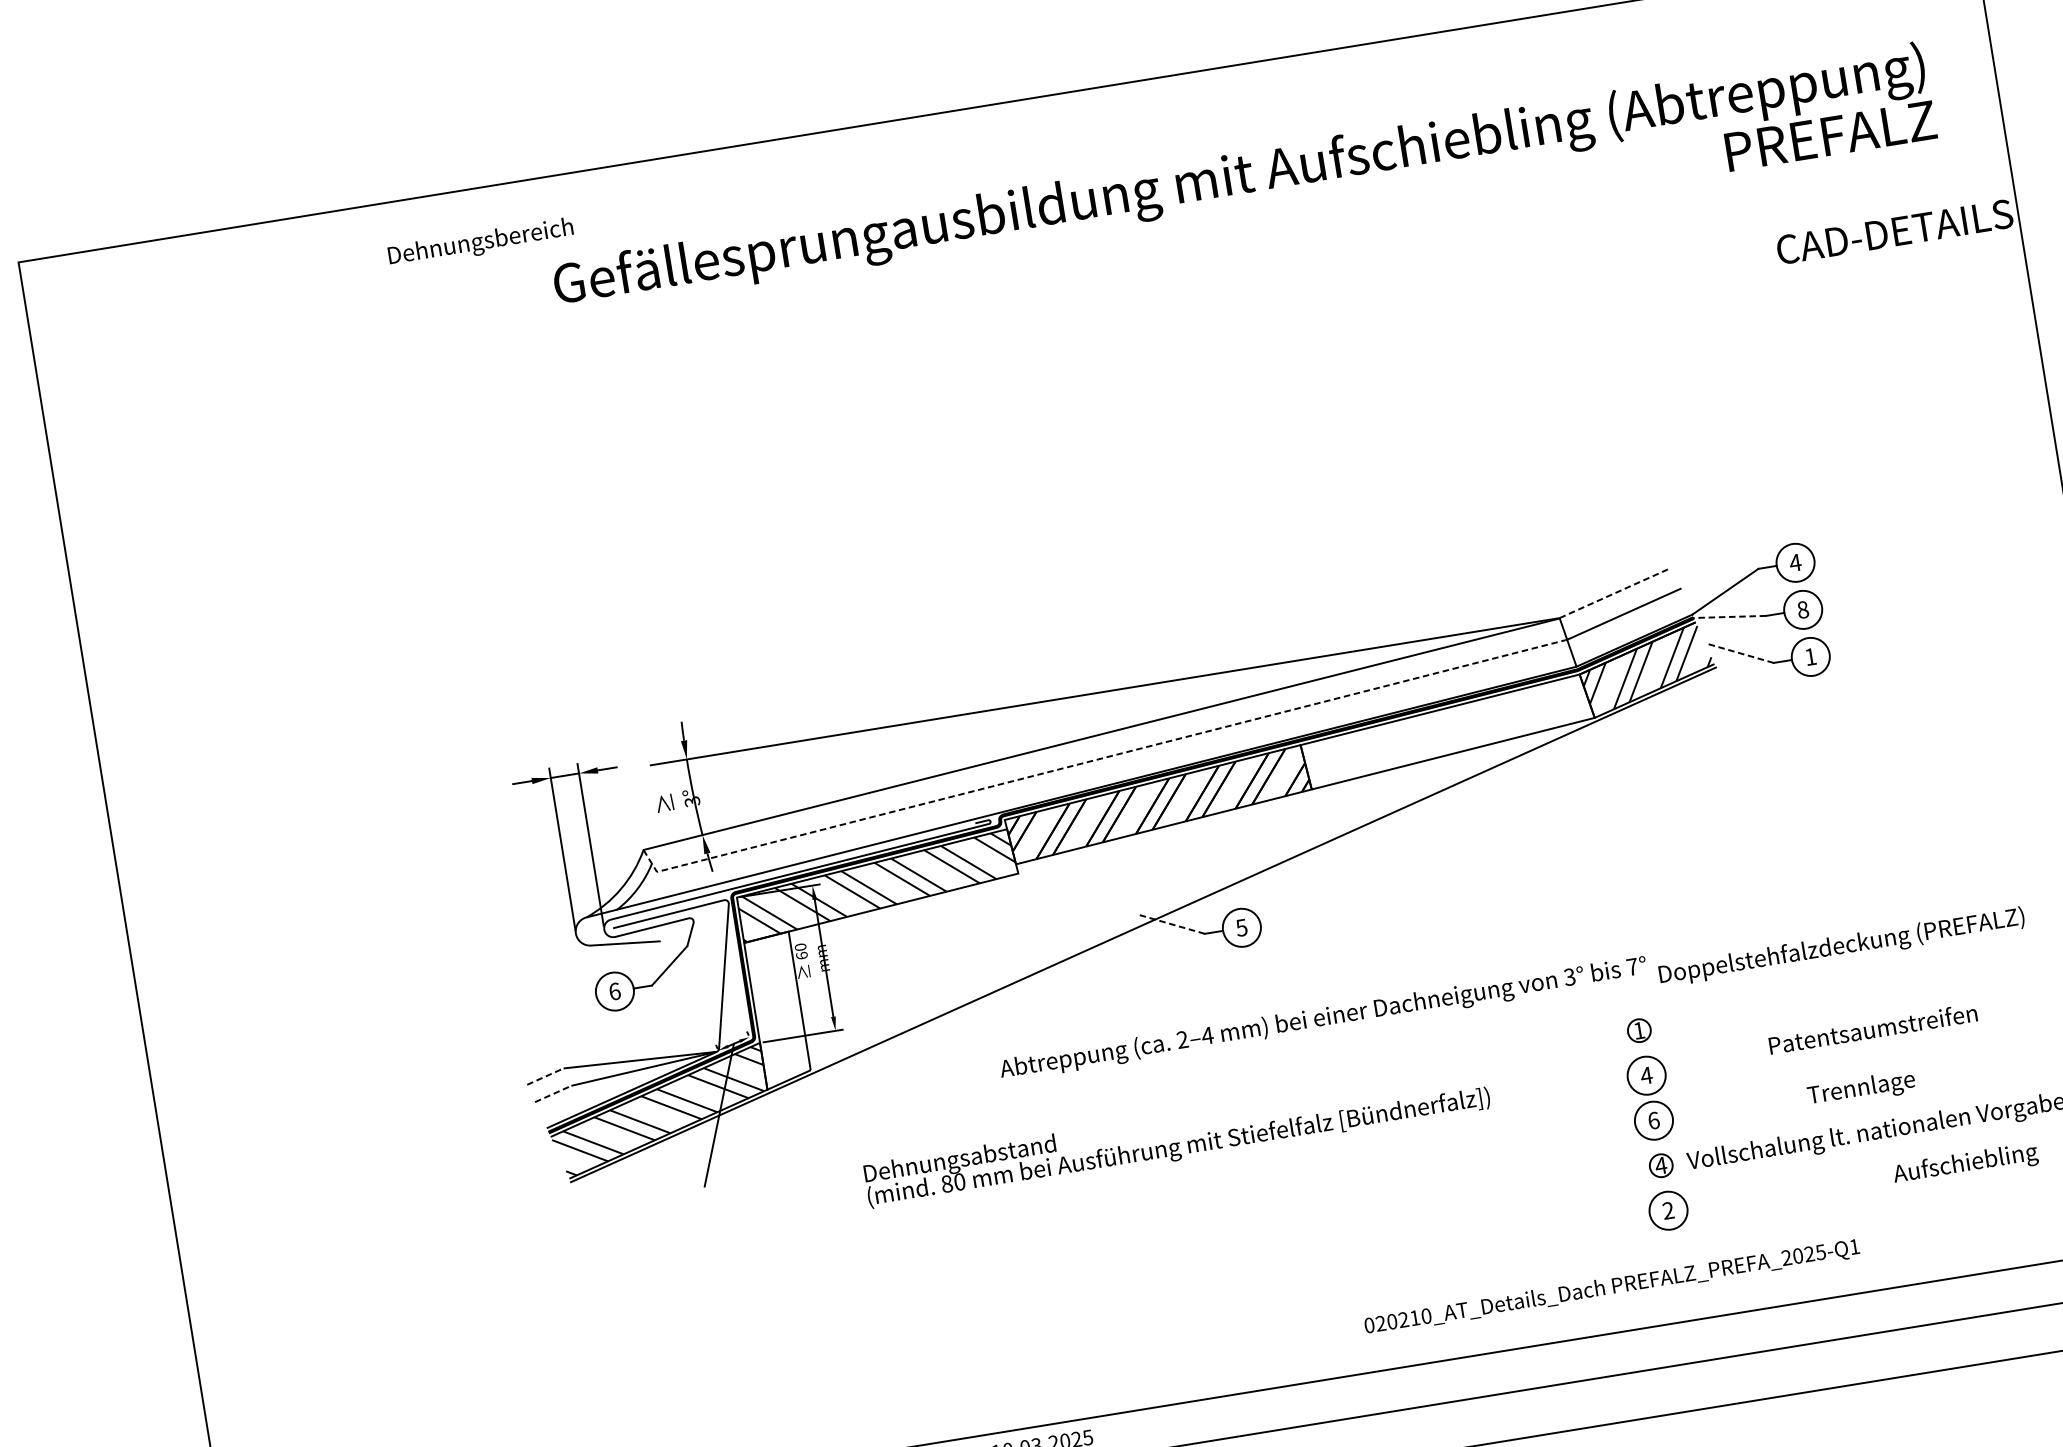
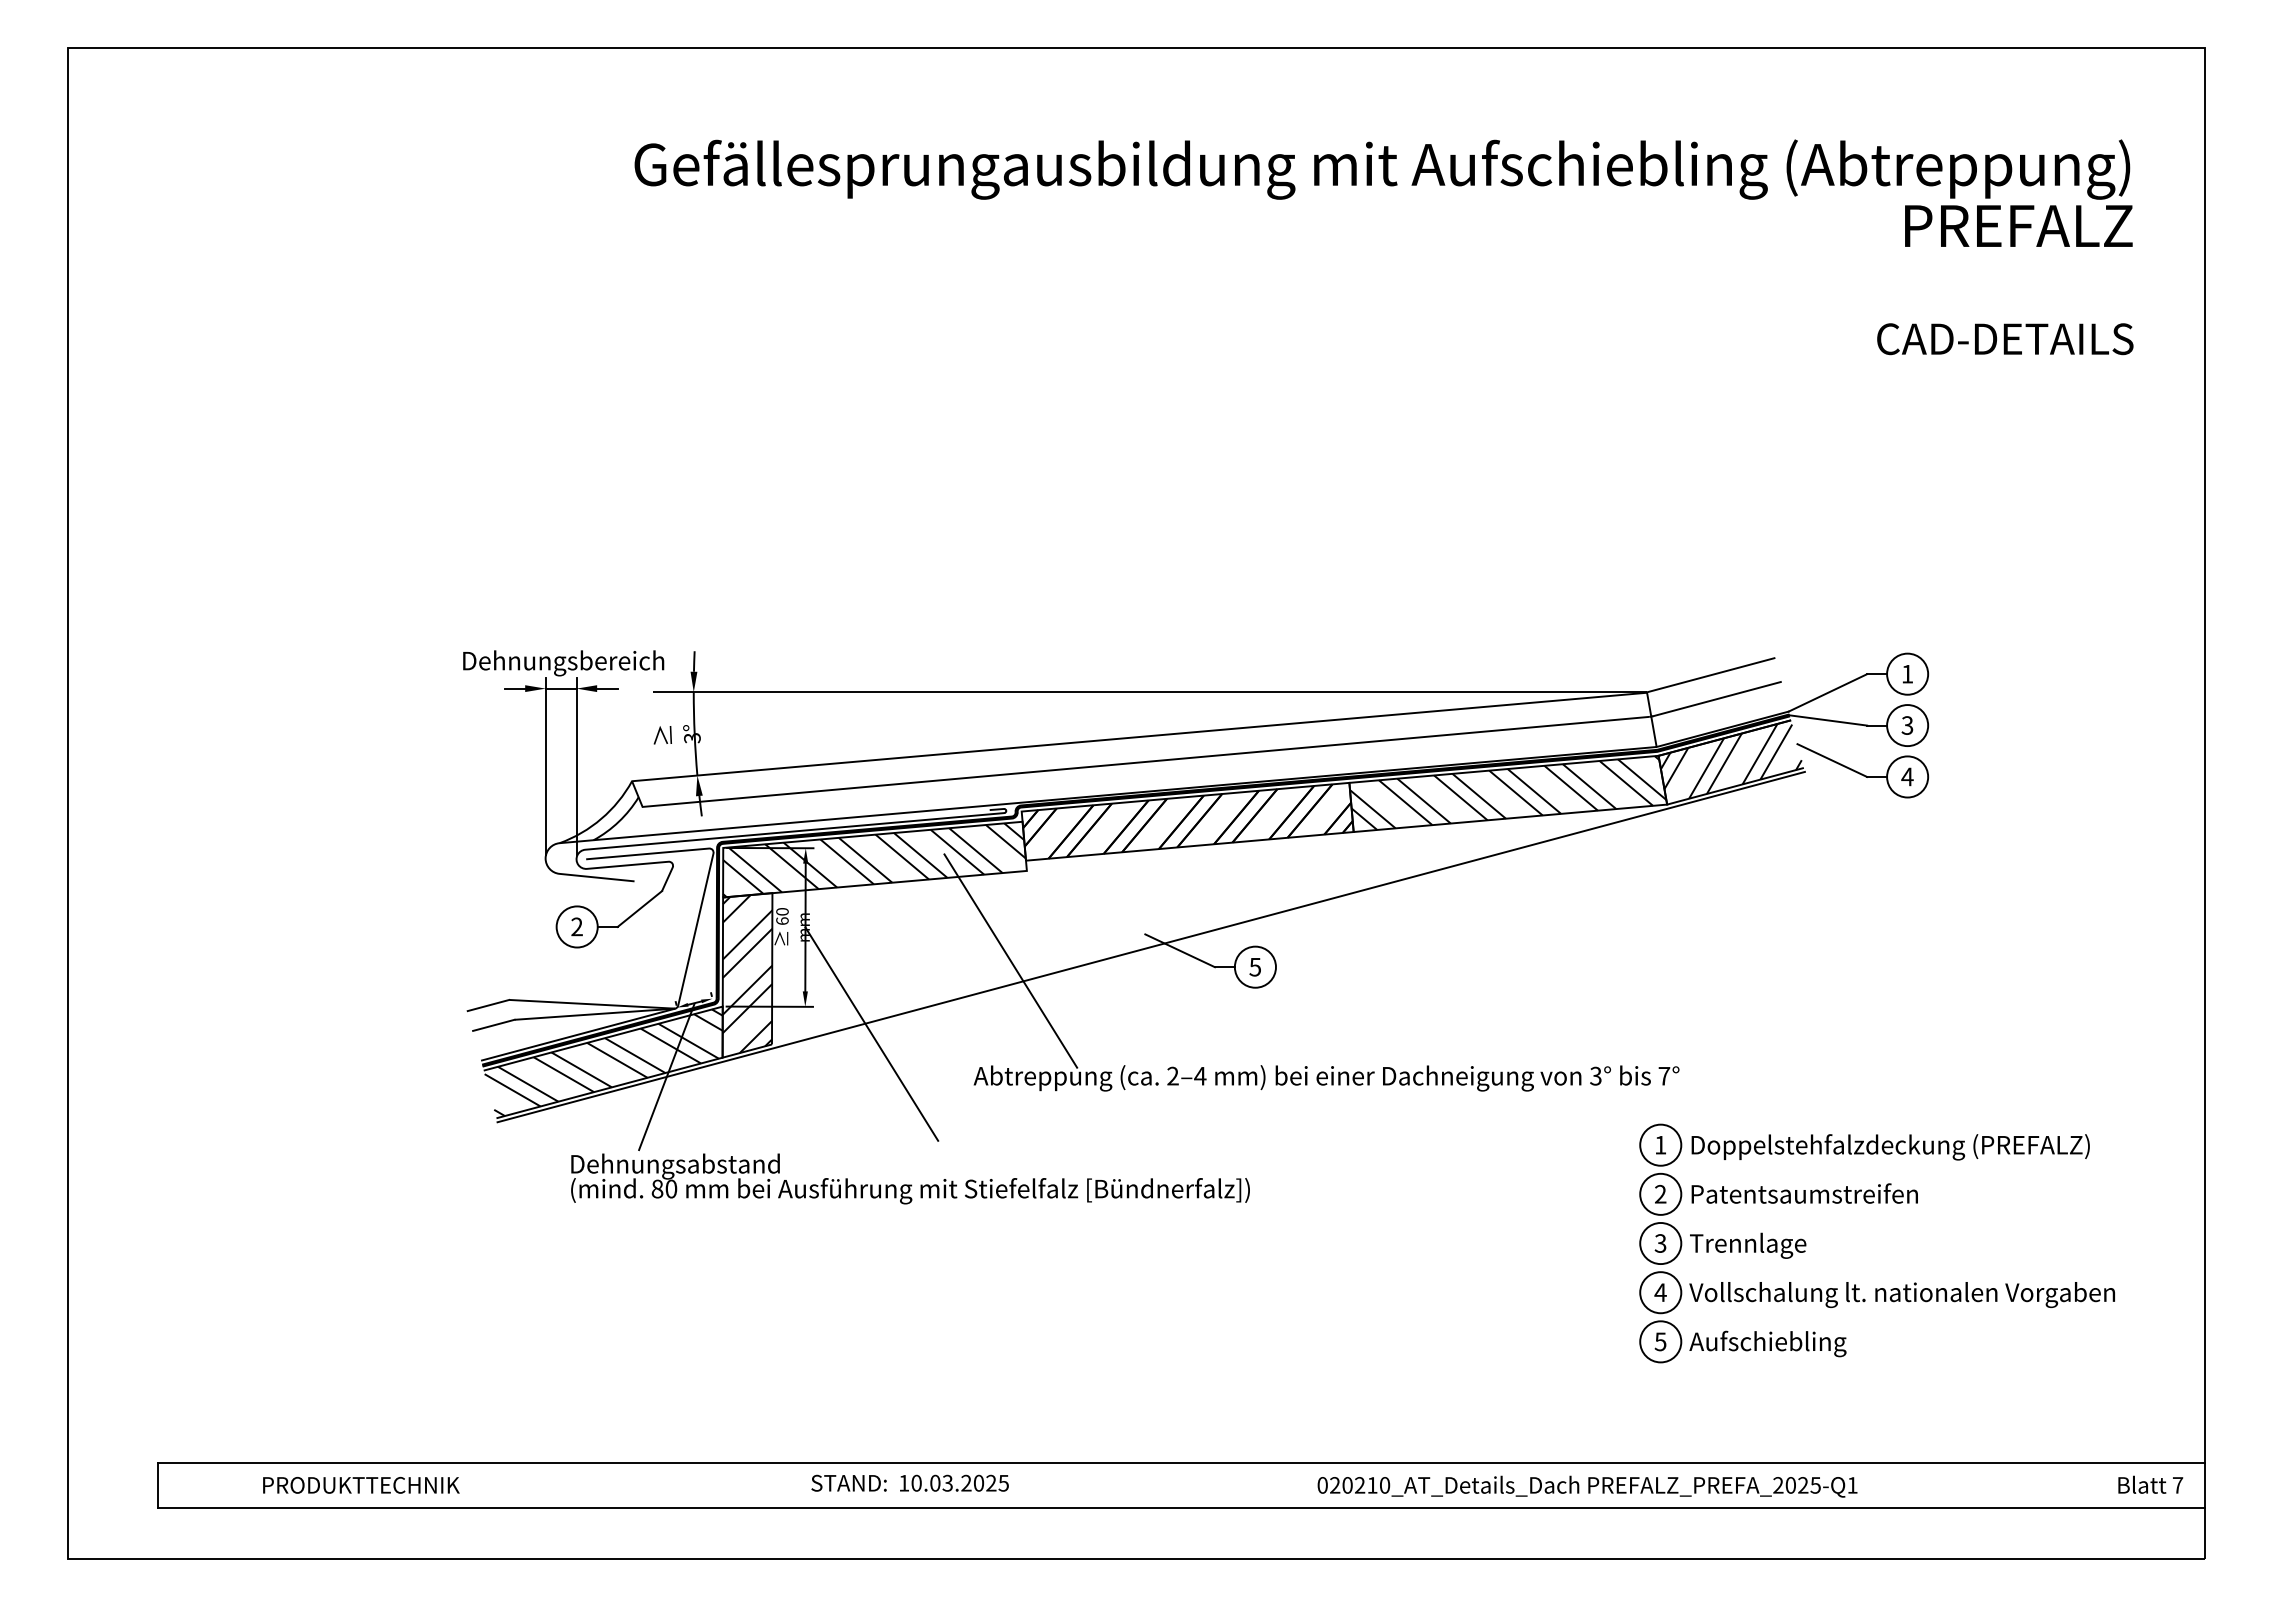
text: (1895, 232) -> (2005, 339), moved
text: (480, 243) -> (563, 663), moved
text: (1795, 563) -> (1907, 674), 4 -> 1
line: (1615, 593) -> (1710, 675), dashed -> solid
text: (1803, 609) -> (1907, 725), 8 -> 3
line: (1729, 617) -> (1827, 720), dashed -> solid
line: (1738, 653) -> (1831, 760), dashed -> solid
text: (1810, 656) -> (1907, 776), 1 -> 4
hatch: (1447, 730) -> (1508, 792), added
line: (1098, 759) -> (1131, 763), dashed -> solid
line: (1169, 923) -> (1179, 950), dashed -> solid
text: (1841, 947) -> (1890, 1147), moved
line: (1016, 958) -> (1010, 960), added
text: (614, 991) -> (576, 926), 6 -> 2
hatch: (777, 1009) -> (747, 974), added
text: (1872, 1028) -> (1804, 1193), moved
circle: (1639, 1030) -> (1660, 1144), size x1.67
line: (900, 1045) -> (871, 1033), added
text: (1646, 1074) -> (1660, 1193), 4 -> 2
line: (546, 1076) -> (489, 1005), dashed -> solid
text: (1861, 1088) -> (1748, 1245), moved
line: (553, 1094) -> (494, 1025), dashed -> solid
text: (1653, 1120) -> (1660, 1243), 6 -> 3
text: (1177, 1136) -> (910, 1178), moved
text: (1965, 1164) -> (1767, 1343), moved
circle: (1660, 1165) -> (1660, 1292), size x1.67
text: (1668, 1210) -> (1660, 1341), 2 -> 5
text: (1612, 1287) -> (1587, 1486), moved

